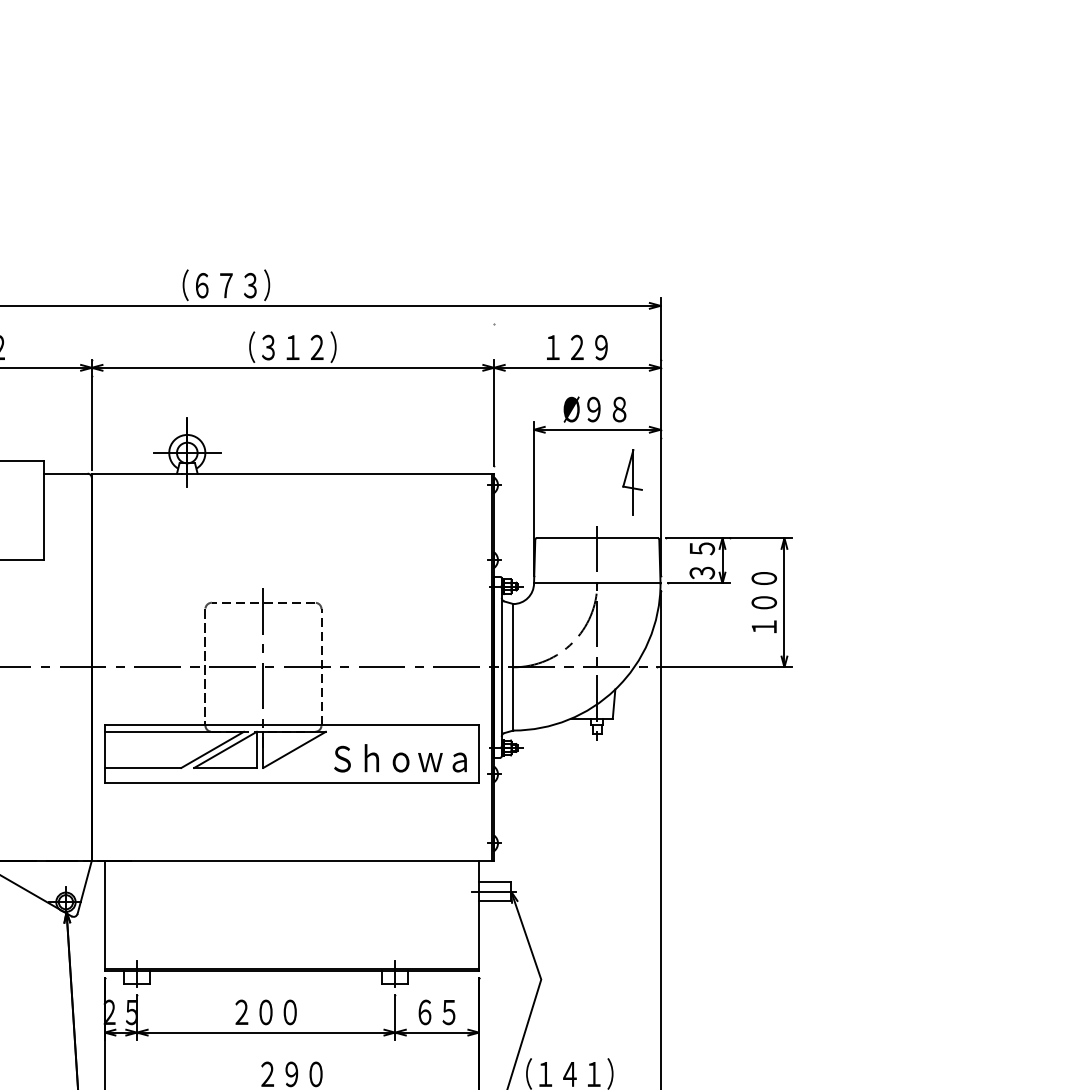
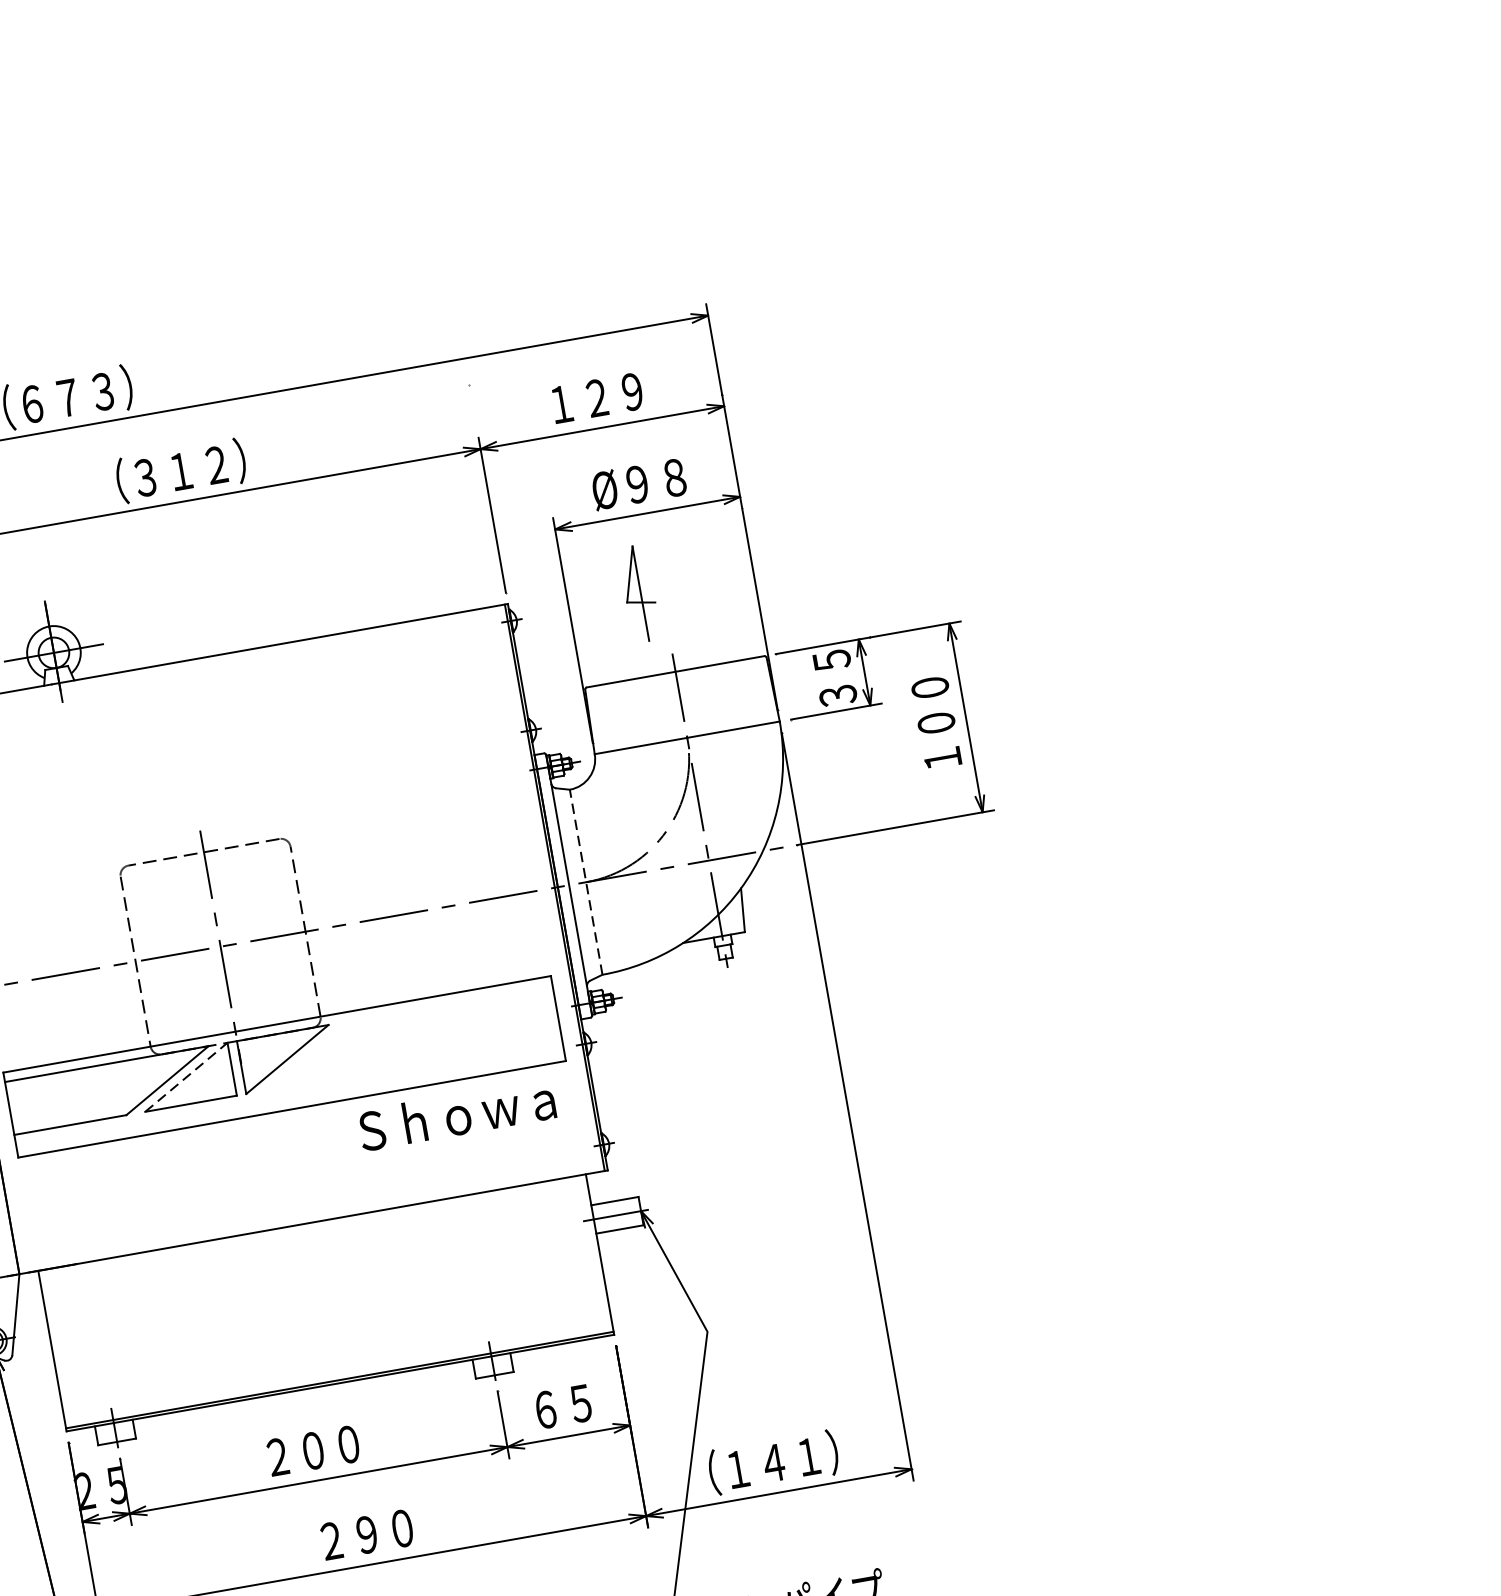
part: (632, 482) -> (639, 594), moved
line: (513, 666) -> (586, 881), solid -> dashed
line: (225, 749) -> (186, 1076), solid -> dashed
text: (400, 758) -> (456, 1114), moved

